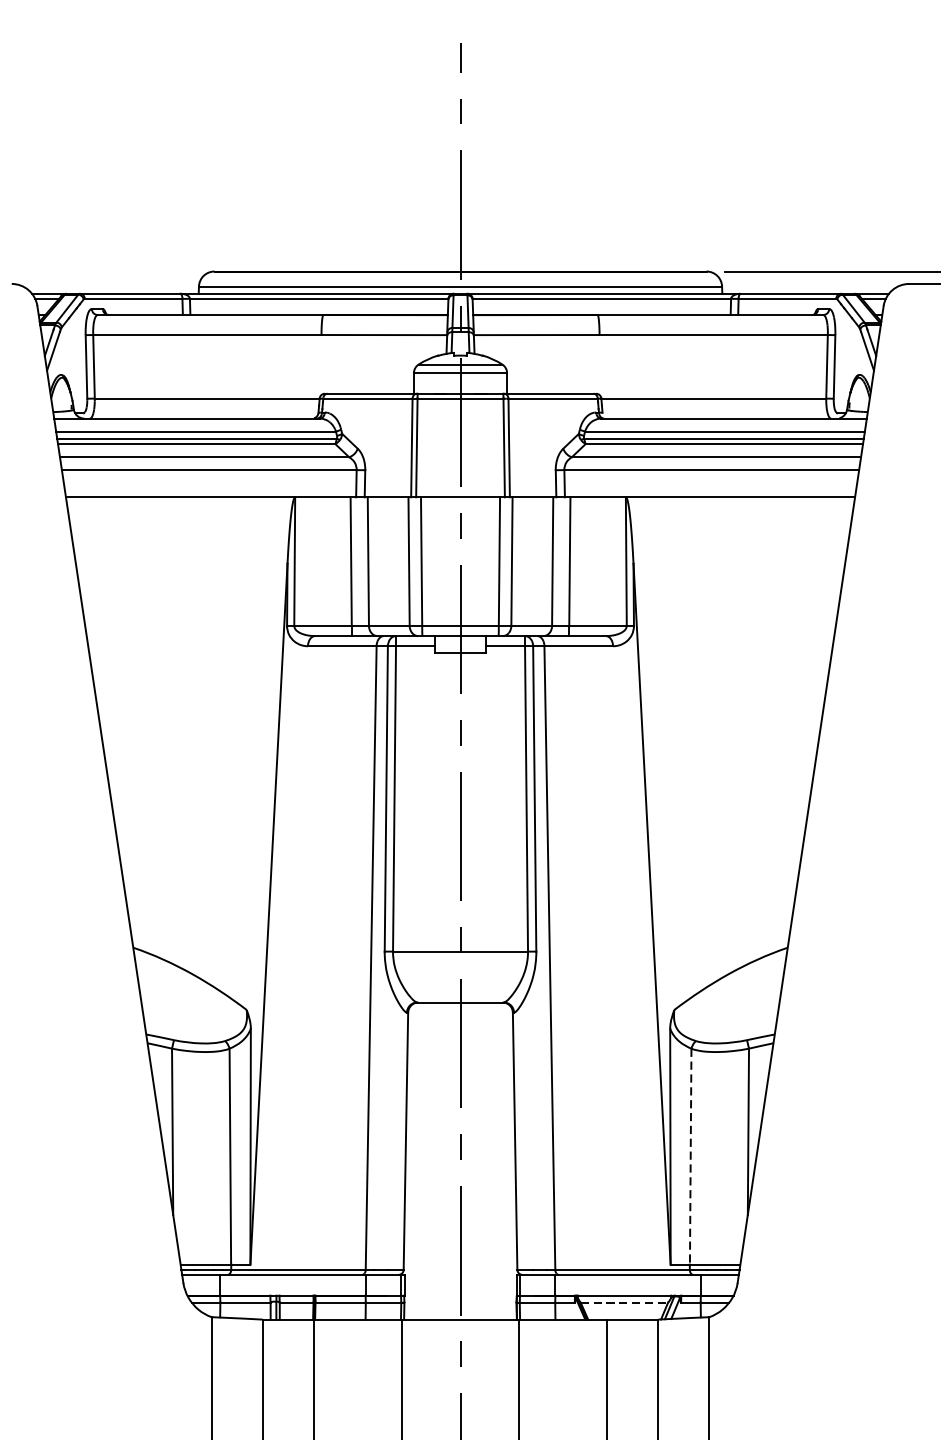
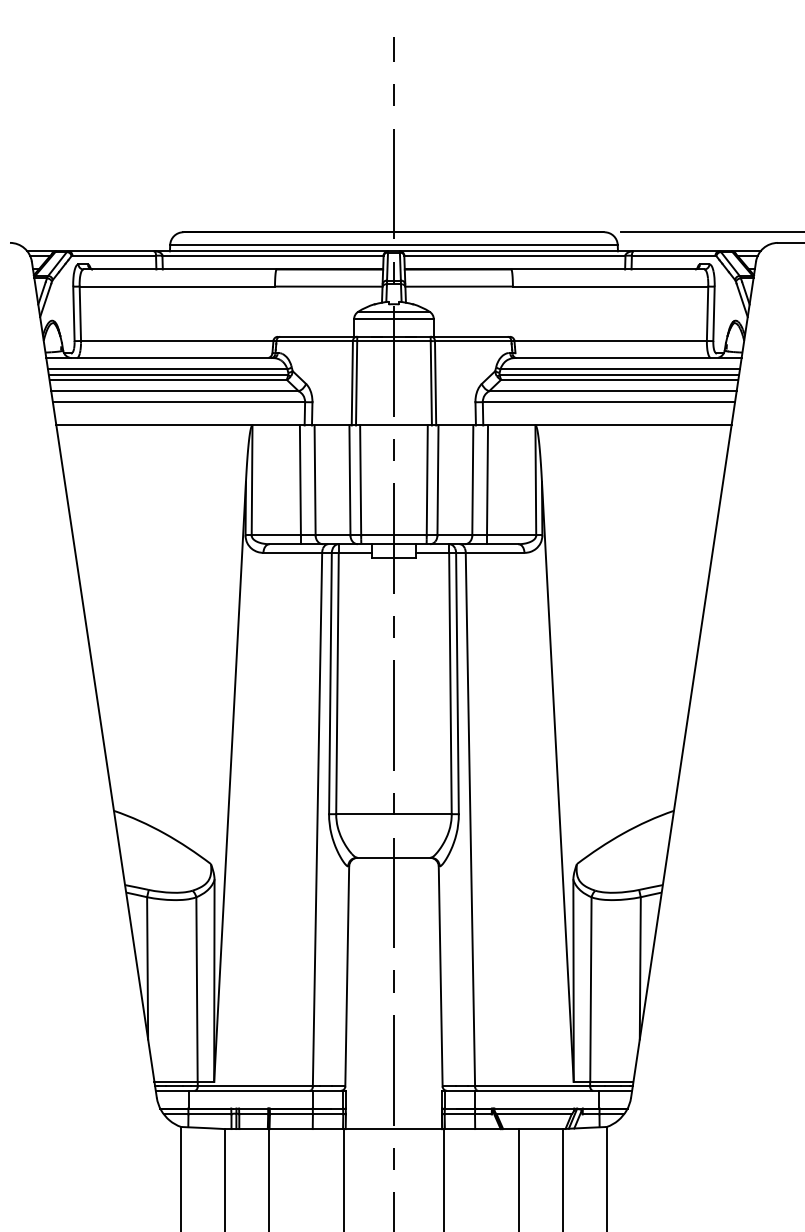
line: (690, 1157) -> (590, 990), dashed -> solid
line: (624, 1302) -> (534, 1114), dashed -> solid

